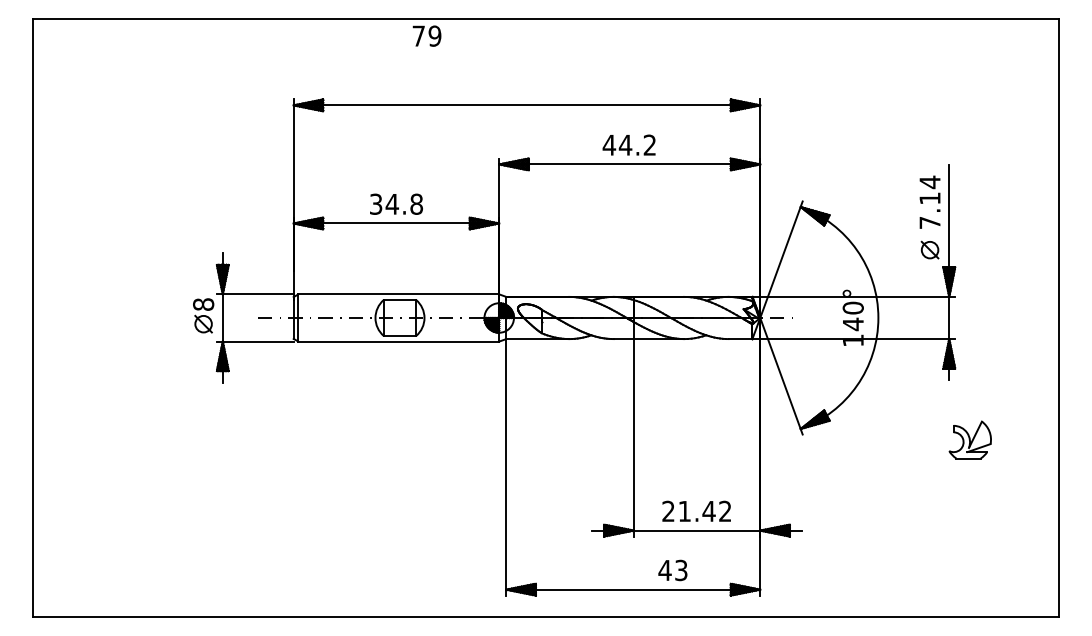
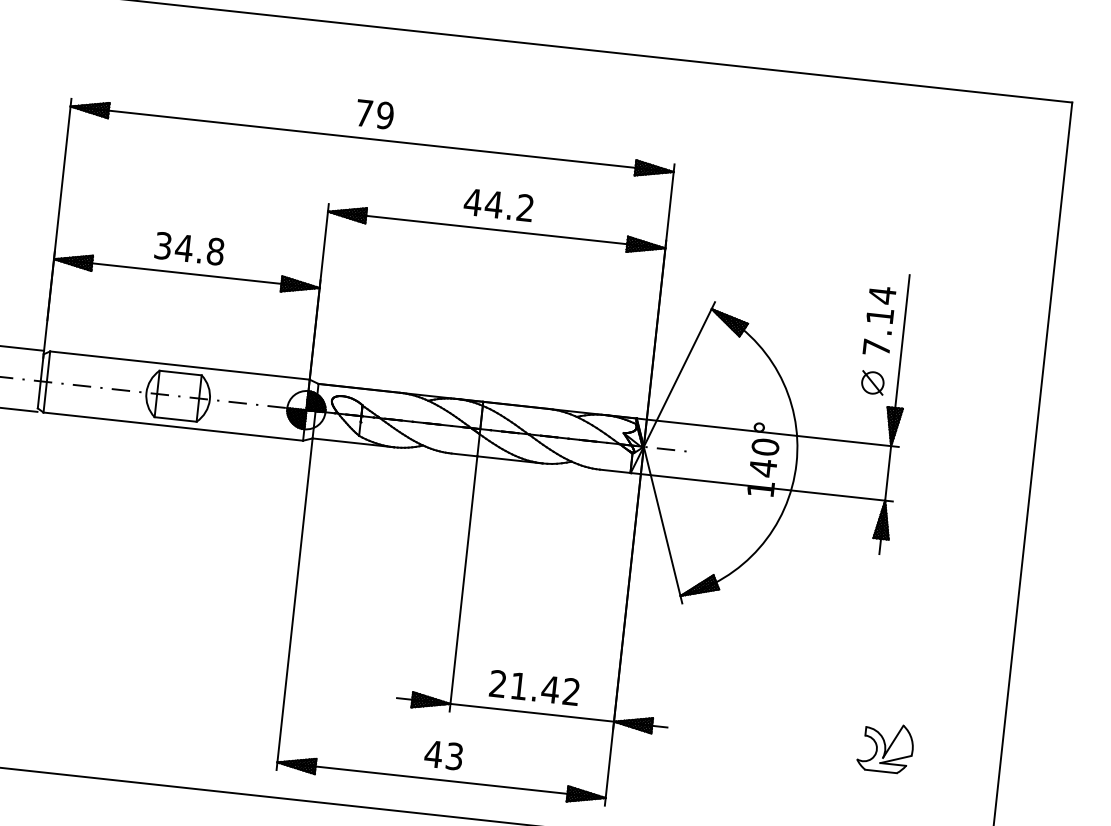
text: (426, 35) -> (374, 113), moved
part: (969, 439) -> (884, 747), moved
text: (672, 570) -> (443, 755), moved

